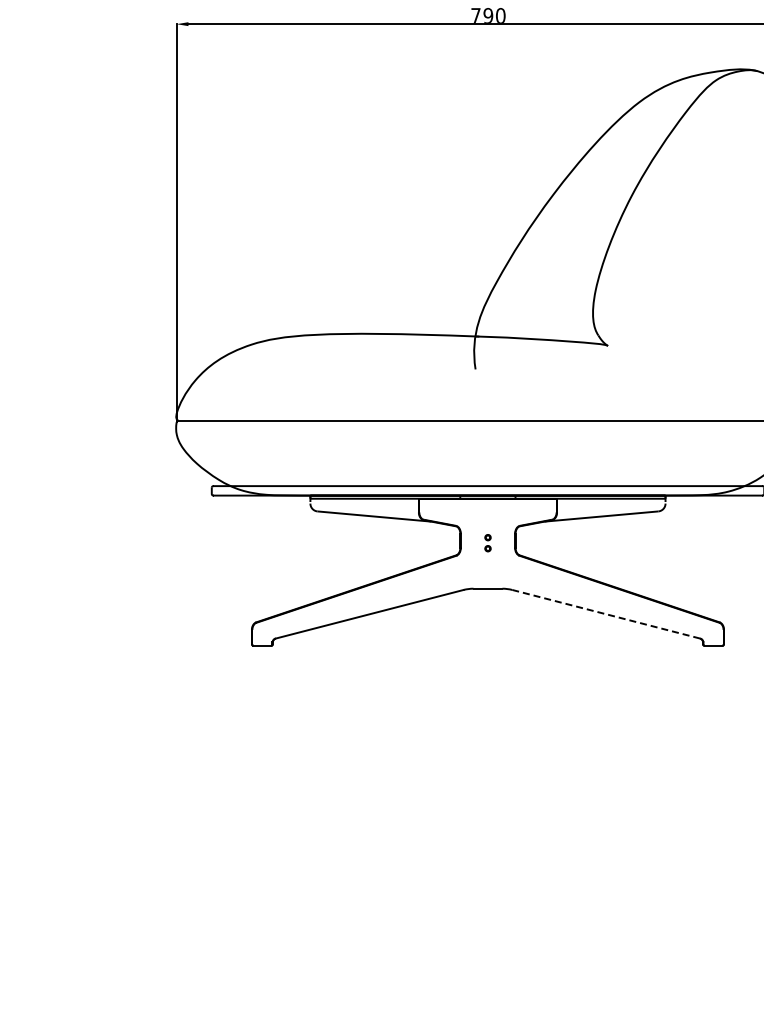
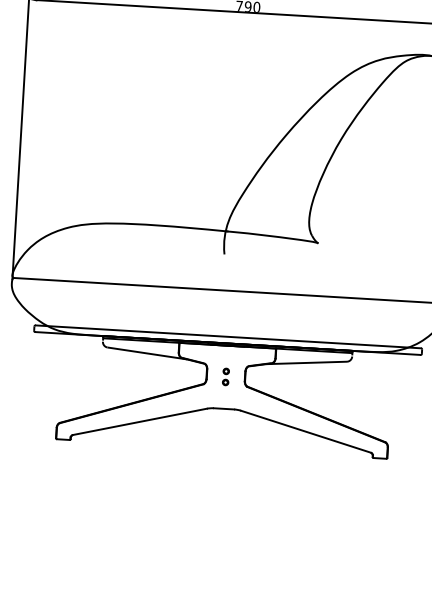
part: (487, 542) -> (225, 376), size x1.43
line: (606, 614) -> (306, 431), dashed -> solid

